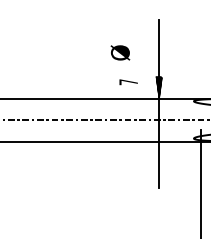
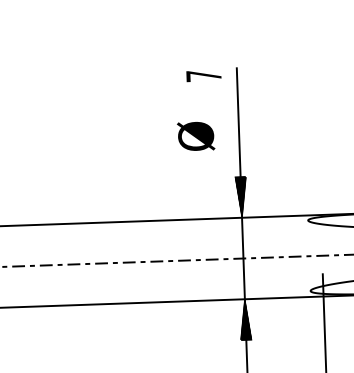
text: (120, 52) -> (196, 135), moved
text: (128, 82) -> (203, 76), moved
hatch: (158, 152) -> (244, 319), added

